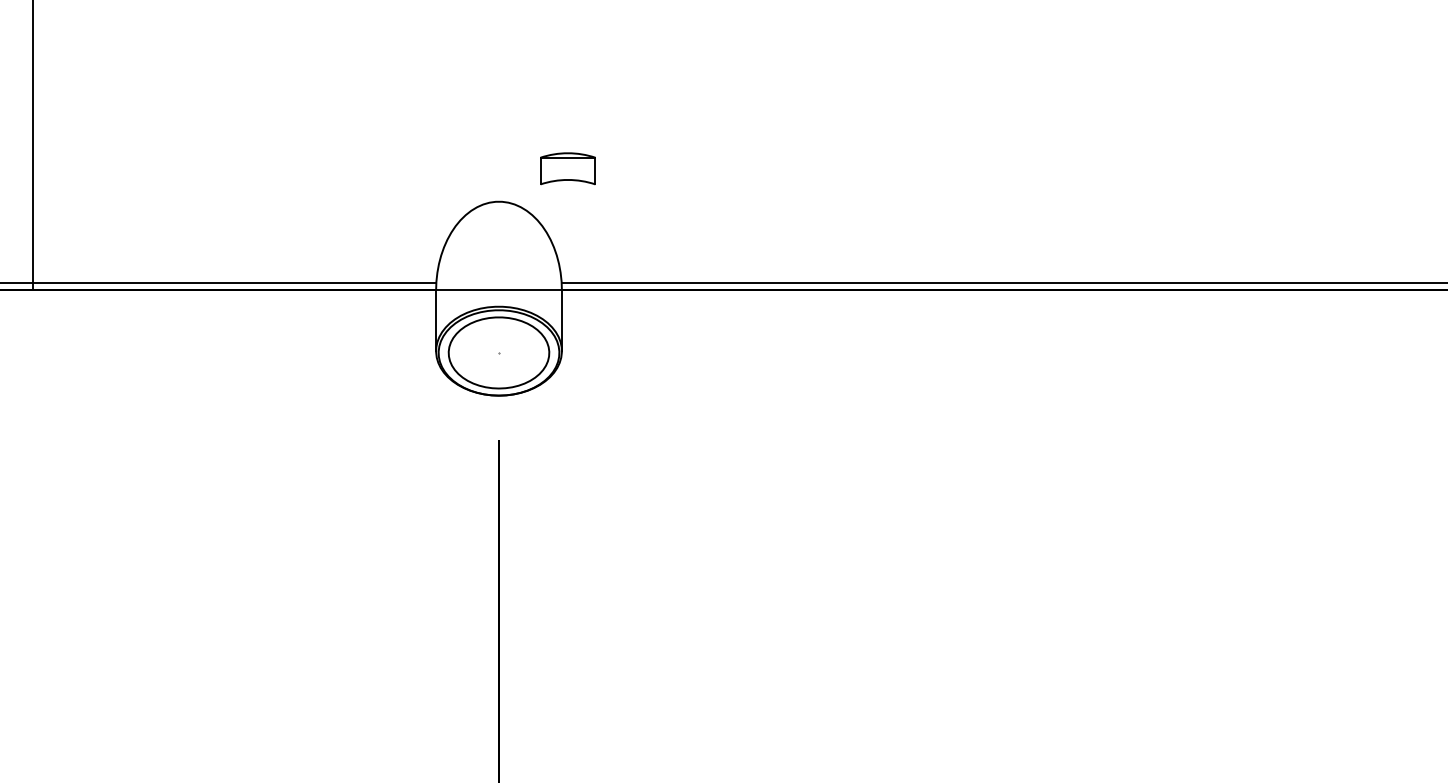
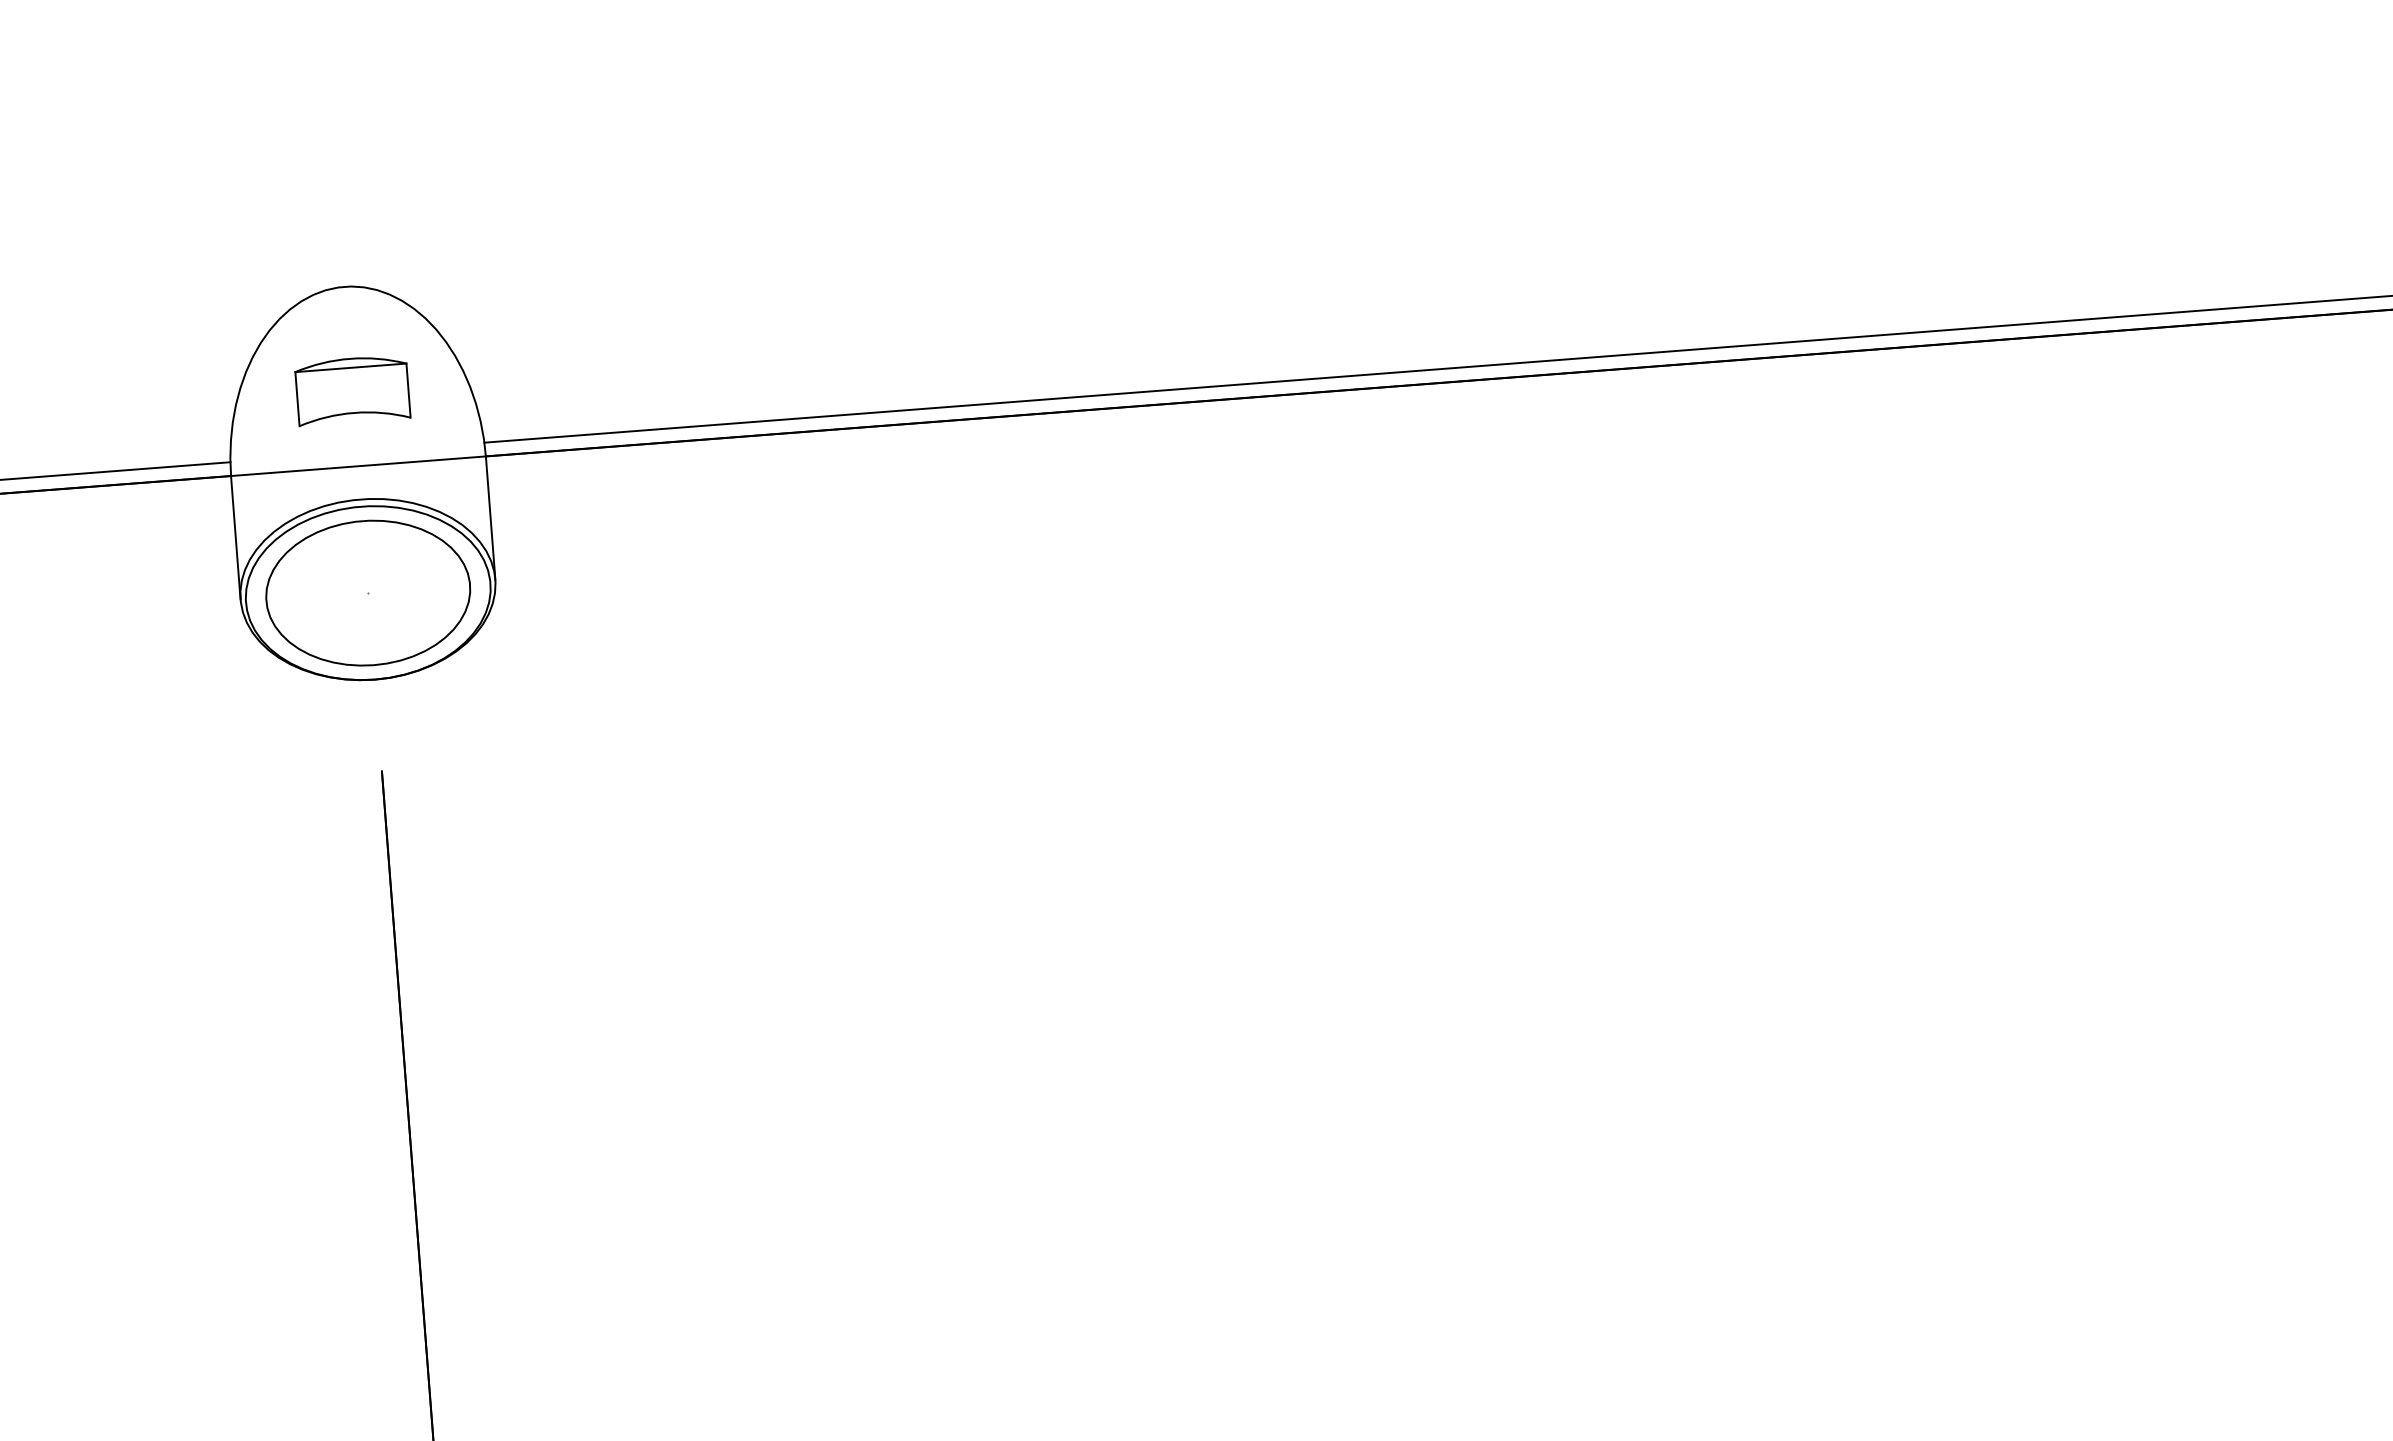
part: (567, 168) -> (351, 389), moved

